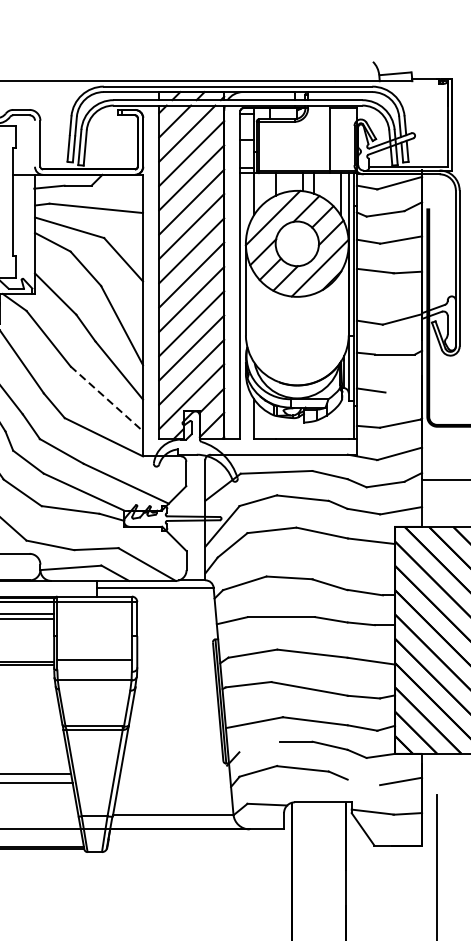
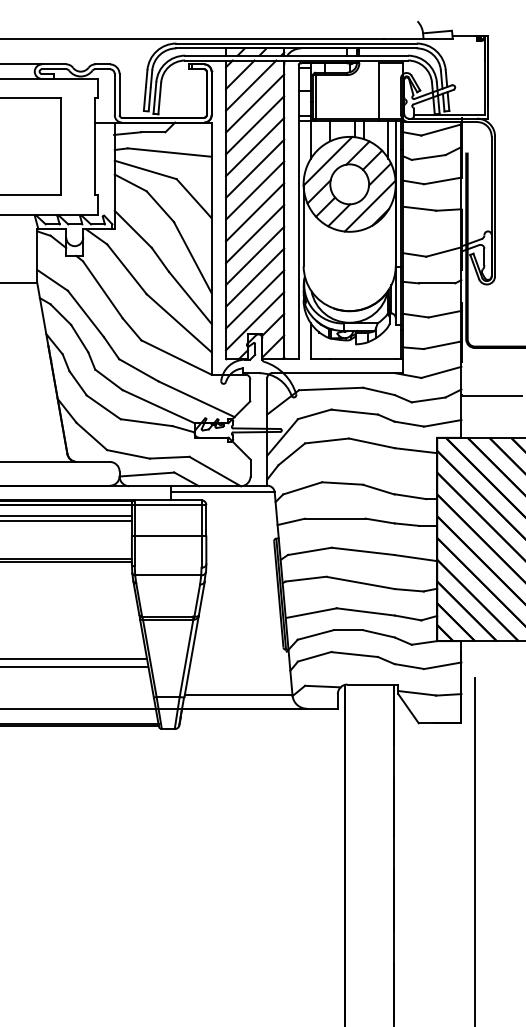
line: (34, 143) -> (114, 94), added
line: (403, 388) -> (444, 313), added
line: (107, 399) -> (179, 323), dashed -> solid
line: (93, 659) -> (167, 535), moved
line: (259, 746) -> (315, 634), added
line: (362, 782) -> (408, 666), added

